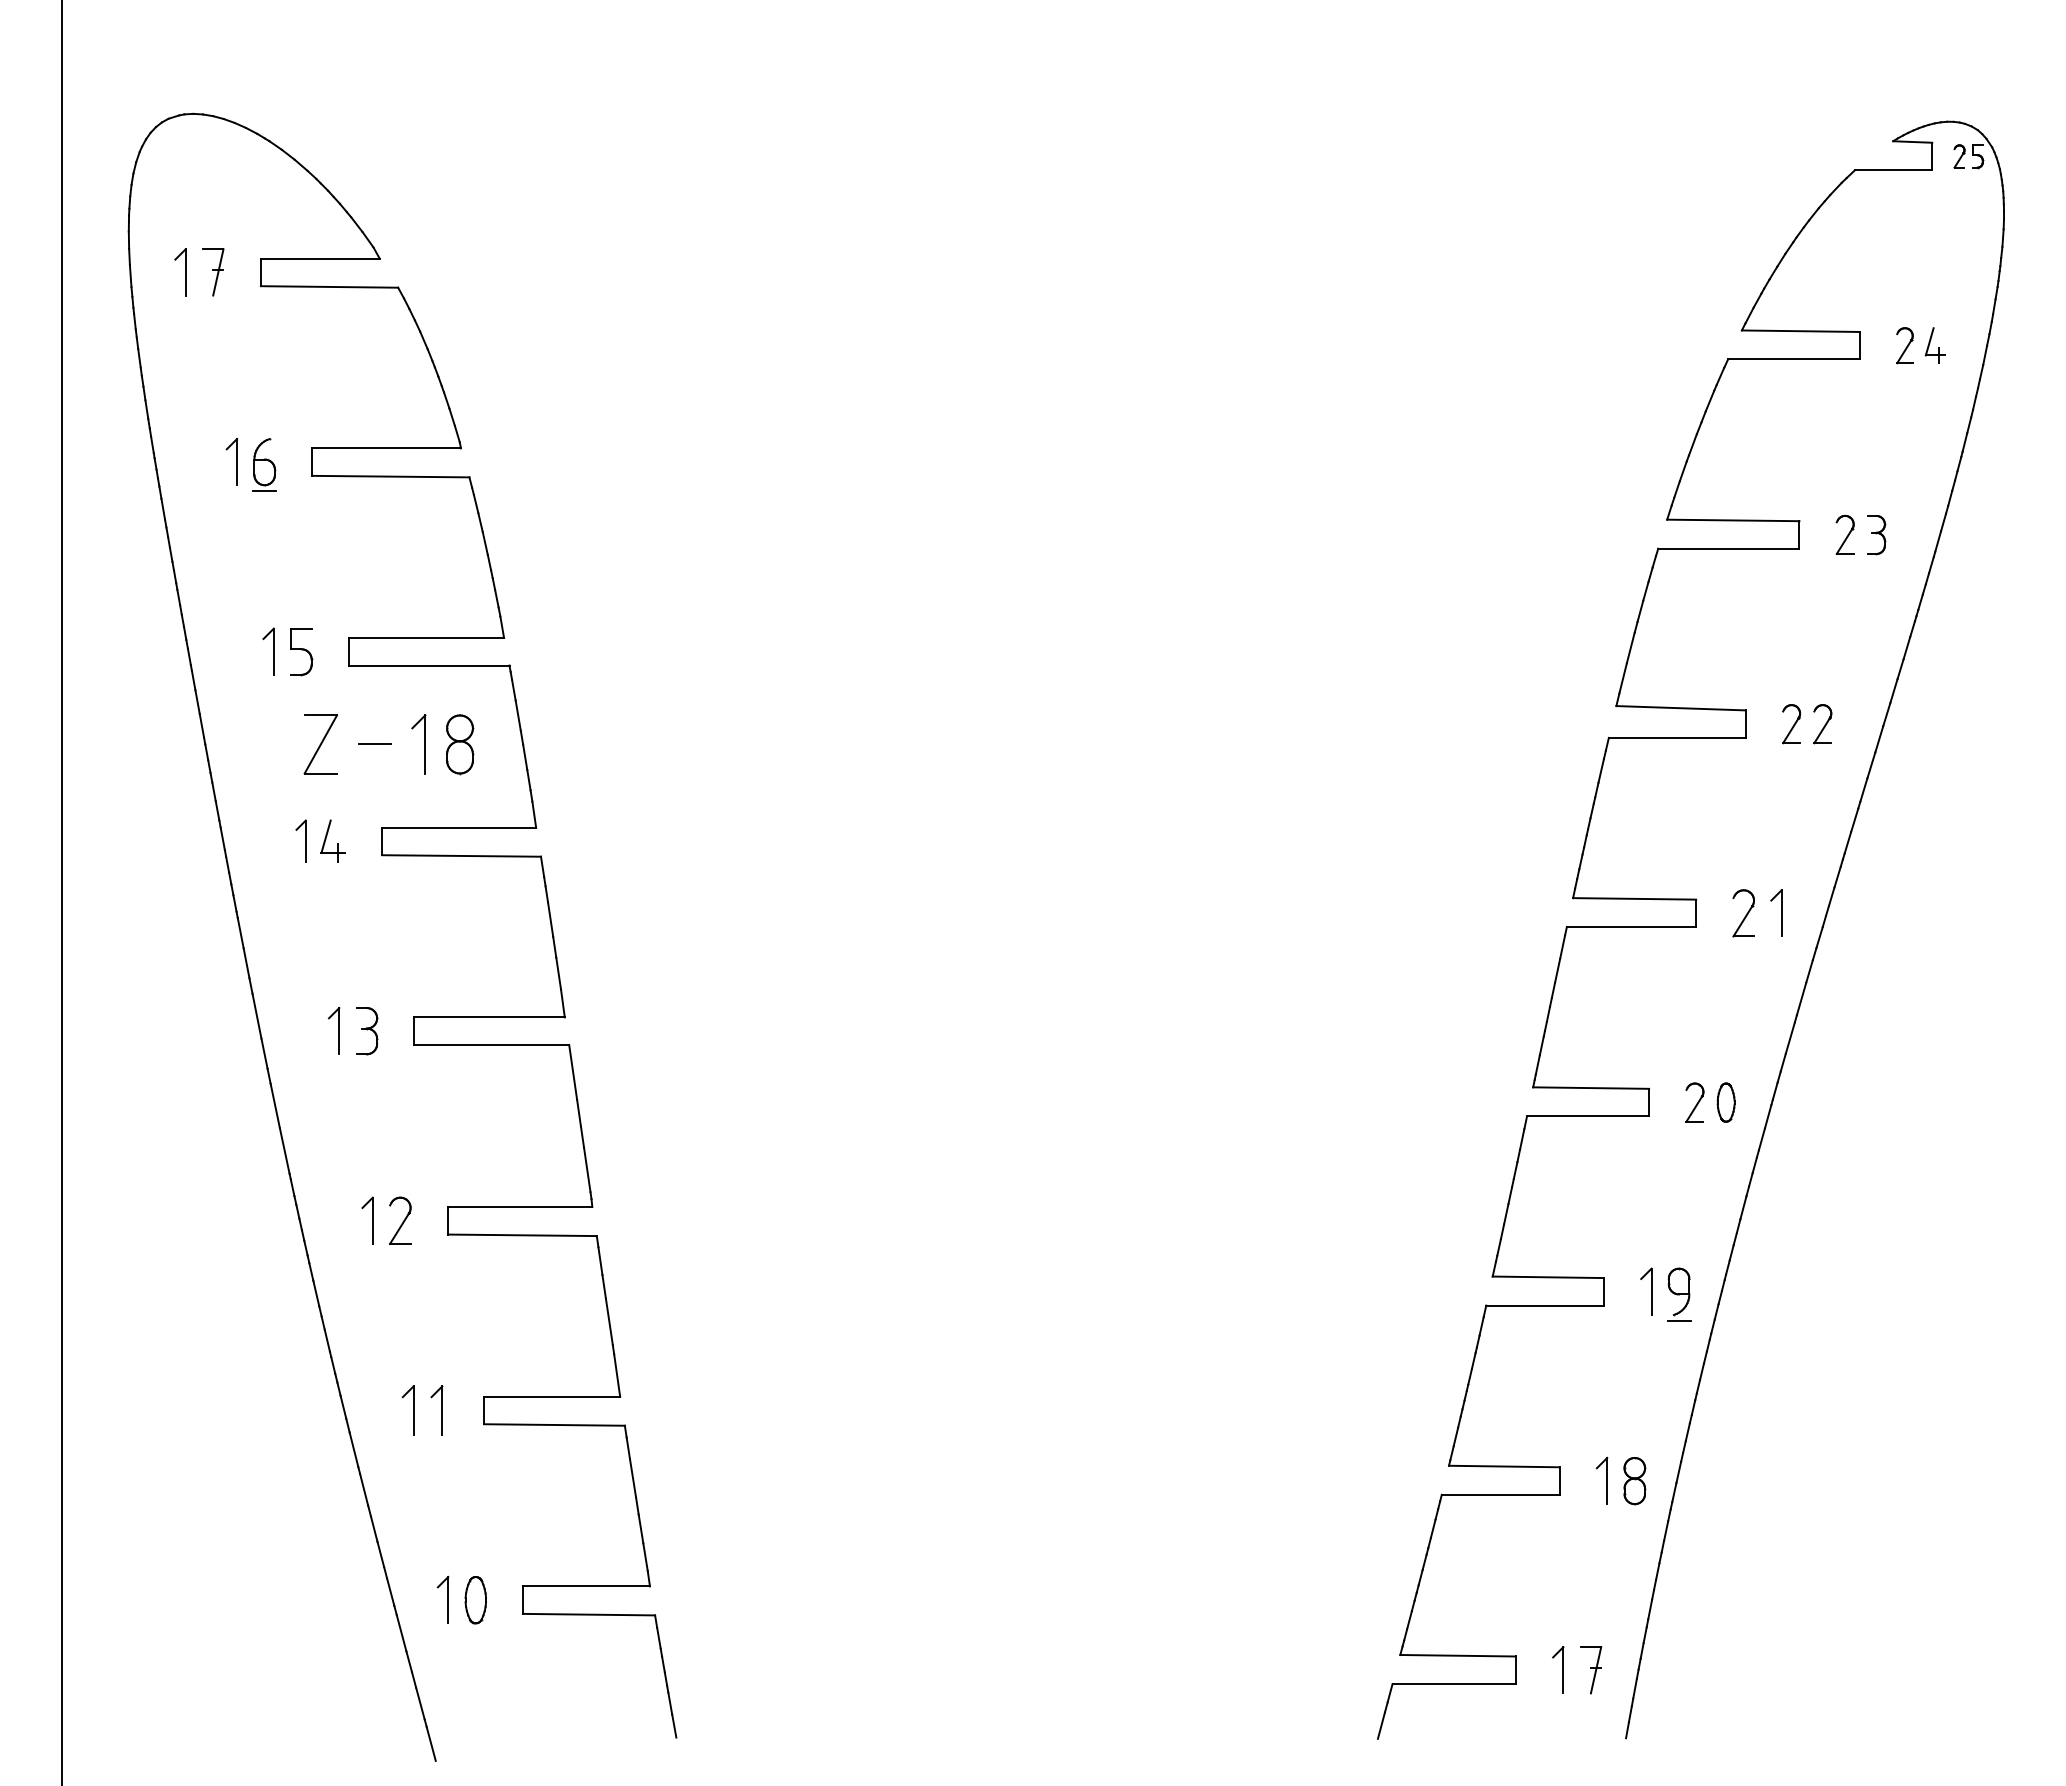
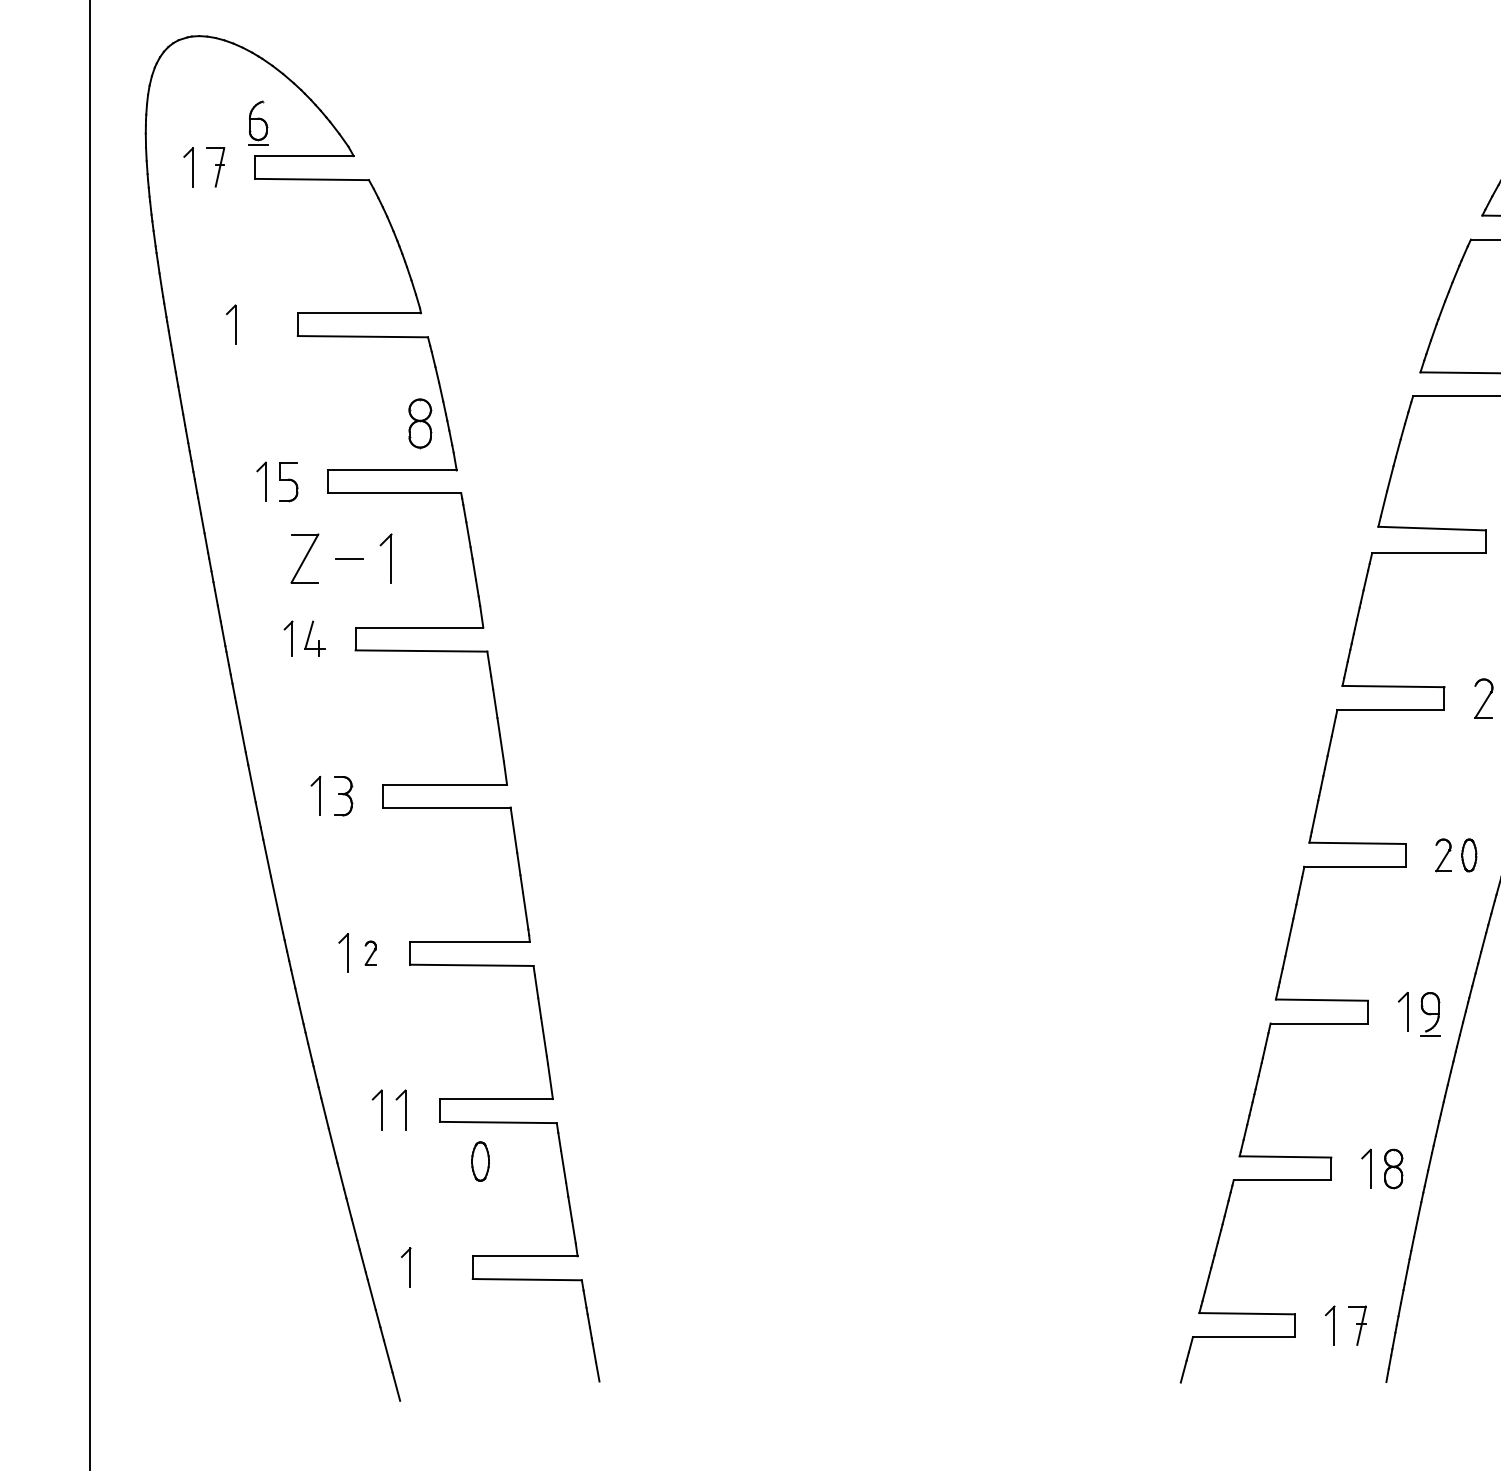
part: (264, 464) -> (258, 122), moved
part: (460, 744) -> (420, 423), moved
part: (400, 1220) -> (370, 953), size x0.6
part: (475, 1600) -> (480, 1161), moved

